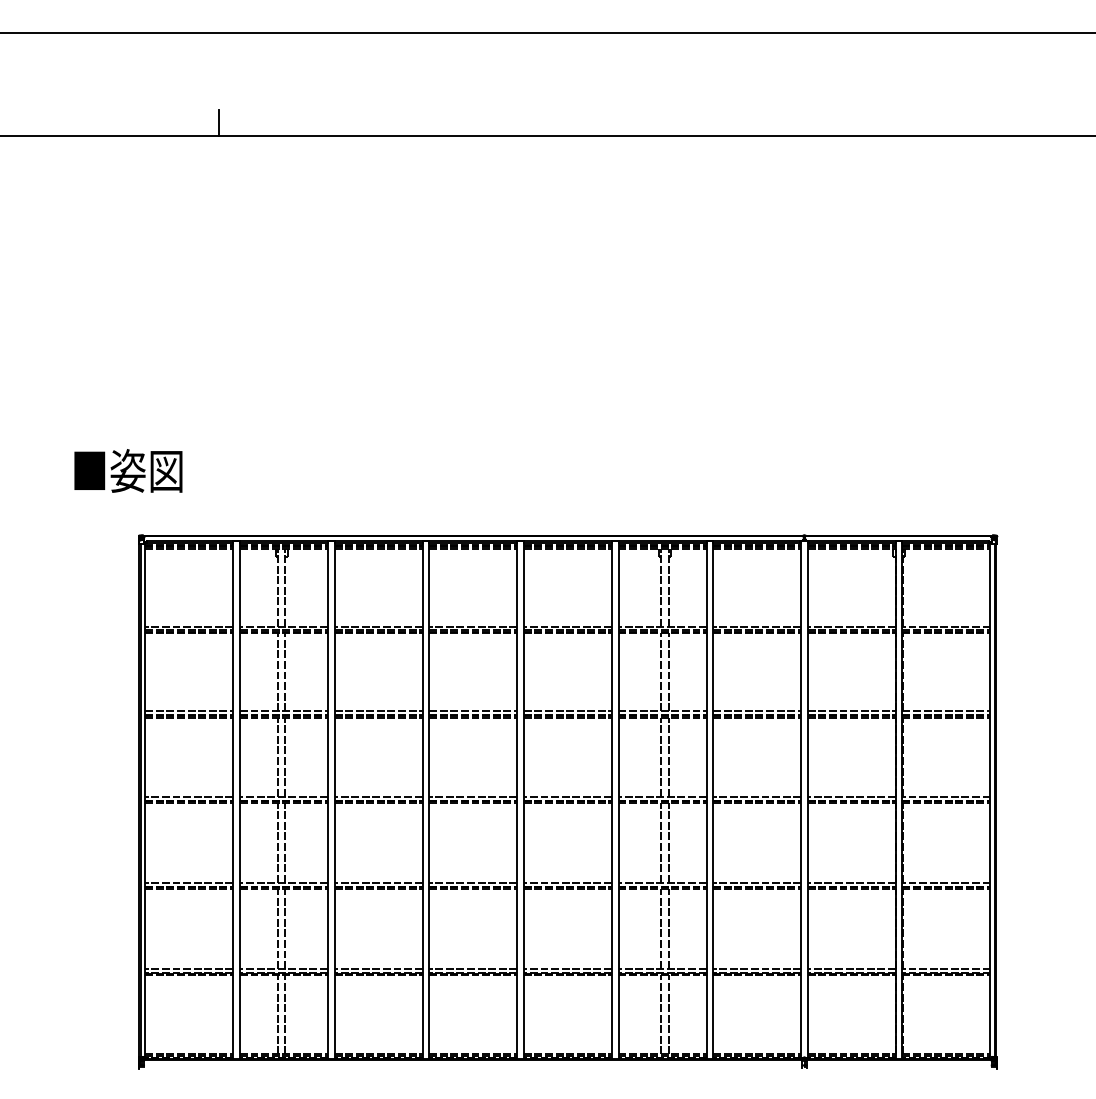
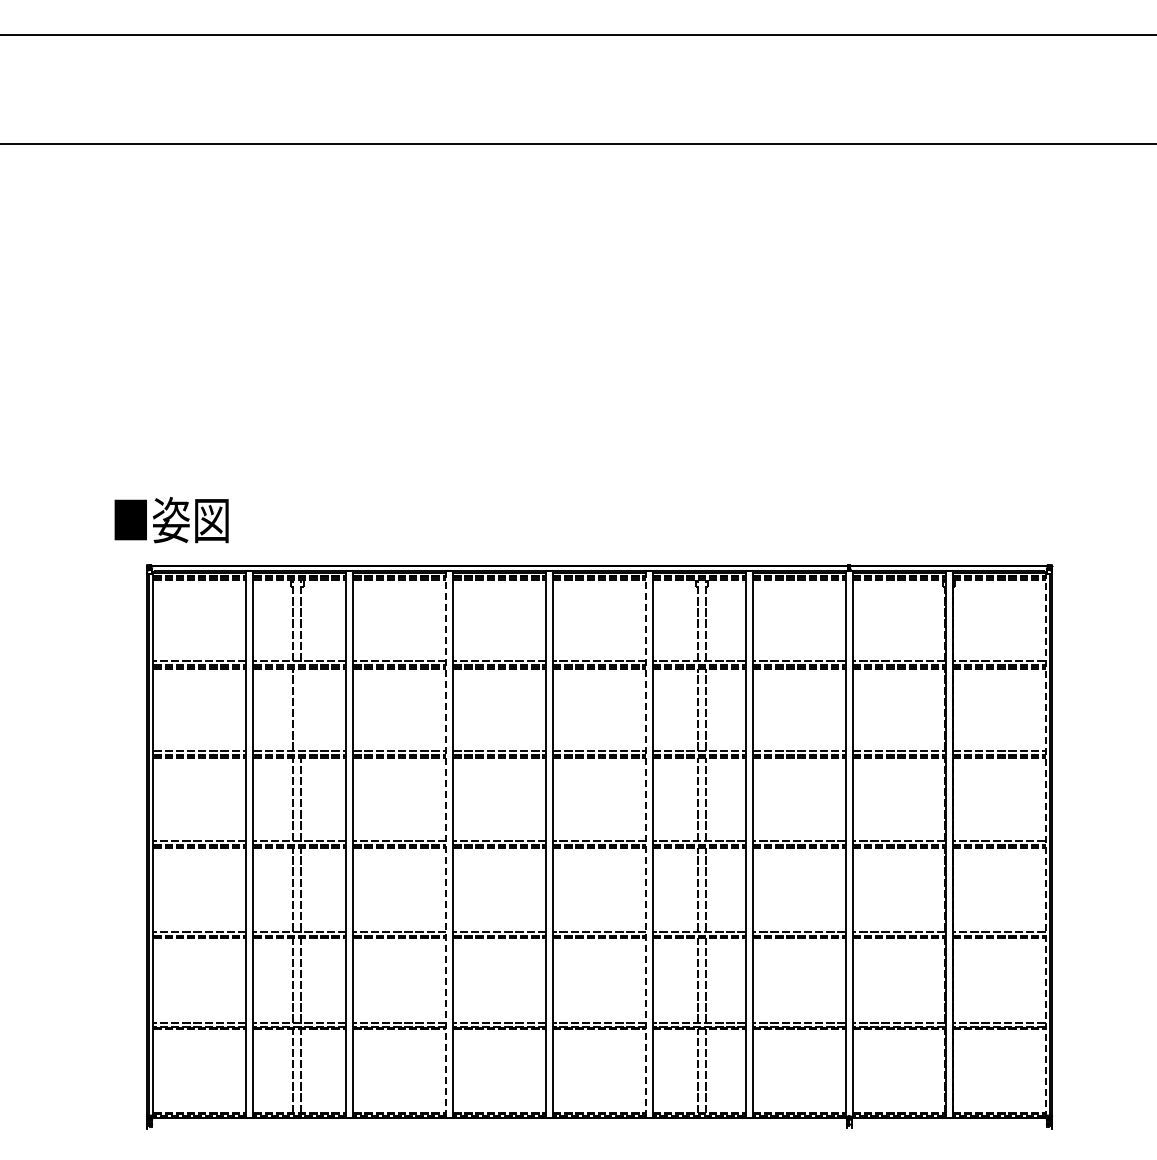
line: (218, 122) -> (230, 129), removed
text: (128, 471) -> (171, 520), moved
line: (285, 672) -> (301, 709), removed
line: (422, 801) -> (446, 845), solid -> dashed
line: (611, 801) -> (645, 845), solid -> dashed
line: (990, 801) -> (1045, 845), solid -> dashed

